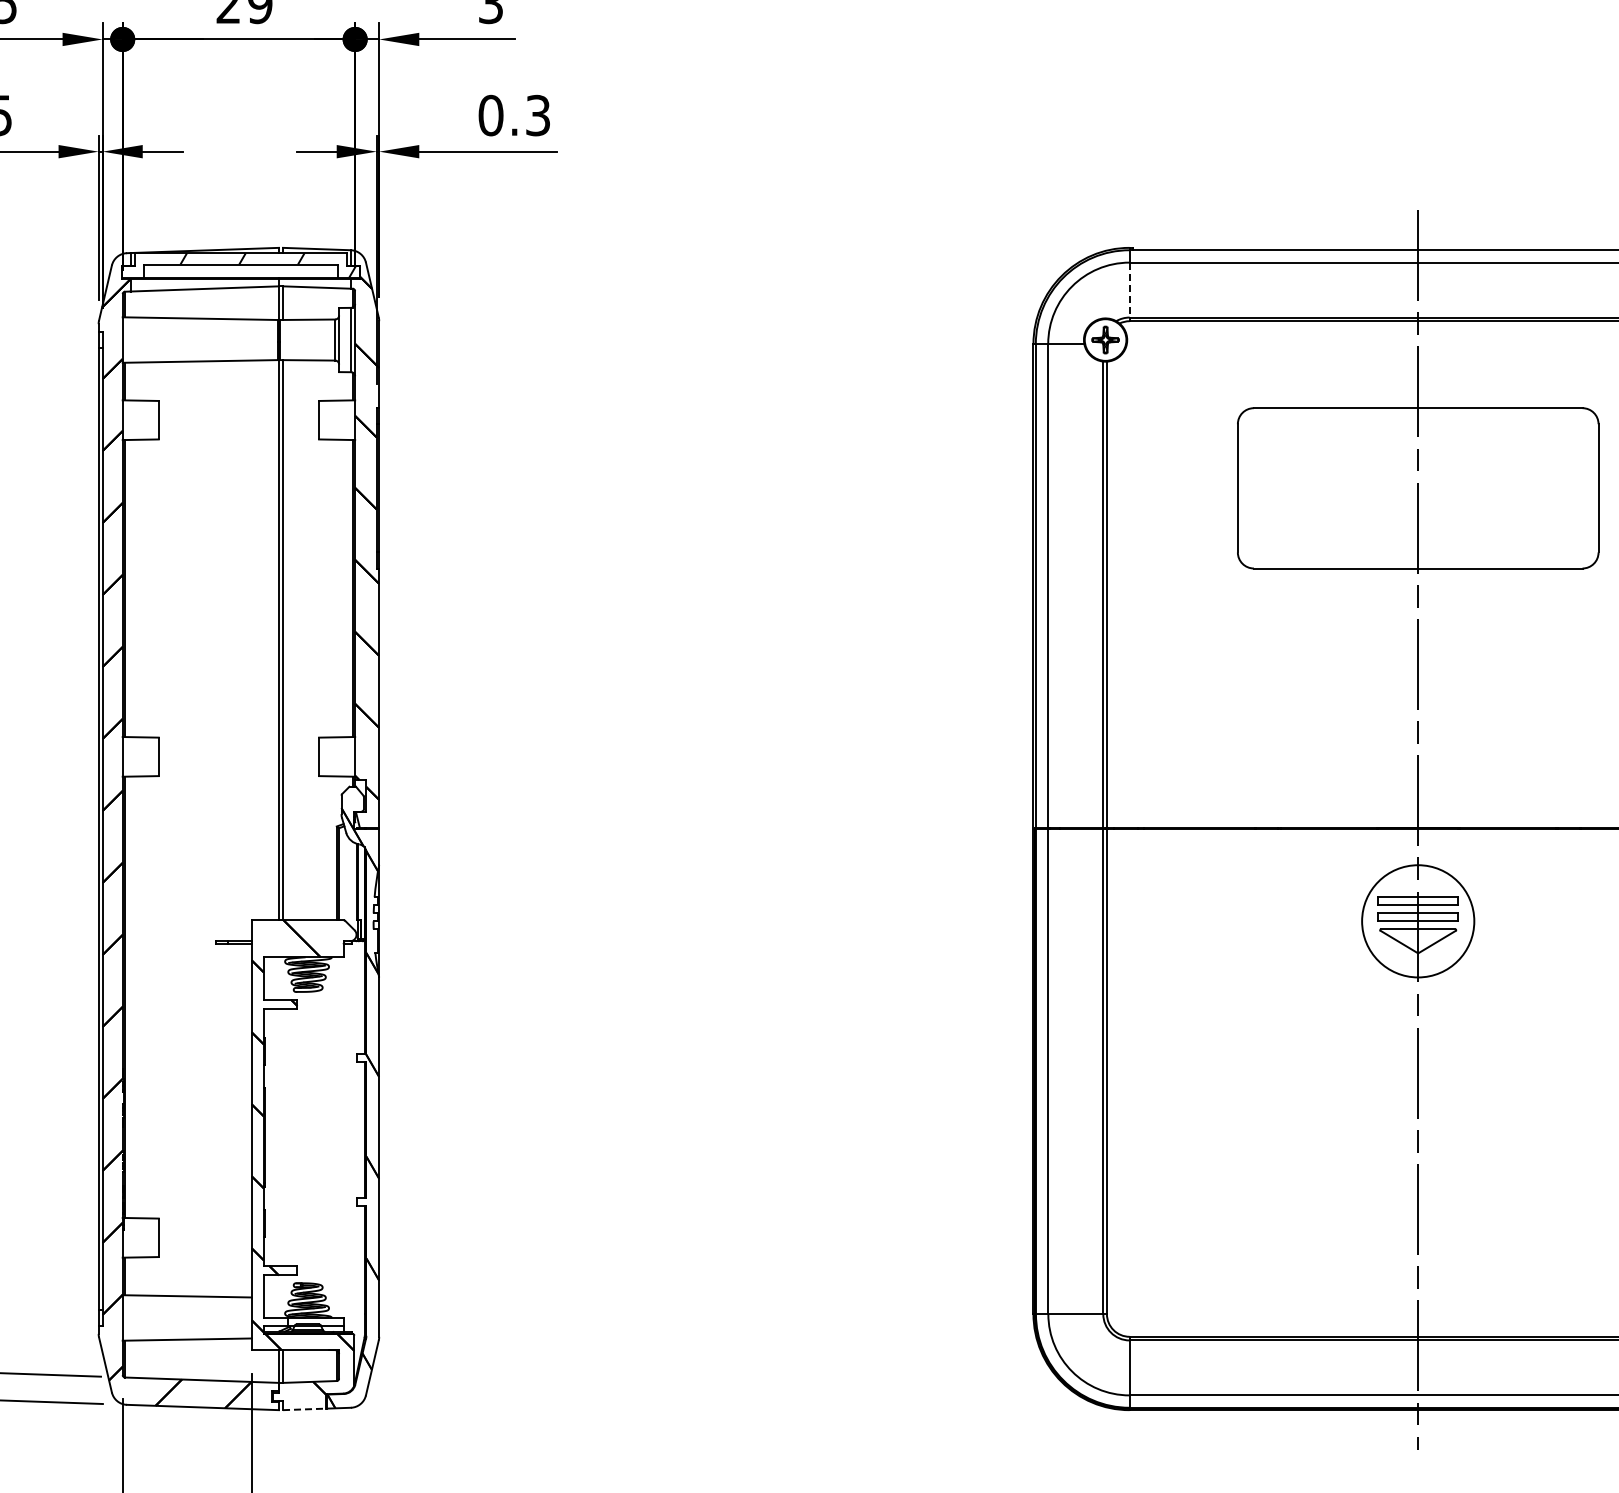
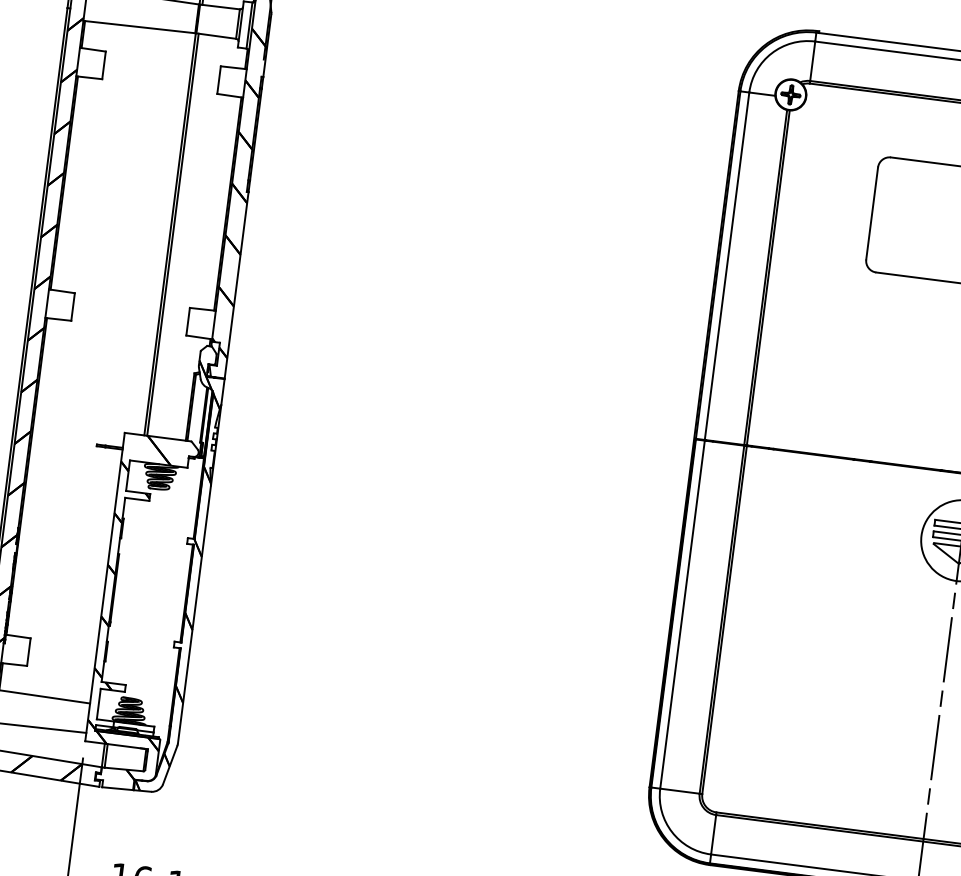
line: (1129, 290) -> (812, 61), dashed -> solid
line: (304, 1409) -> (117, 788), dashed -> solid

